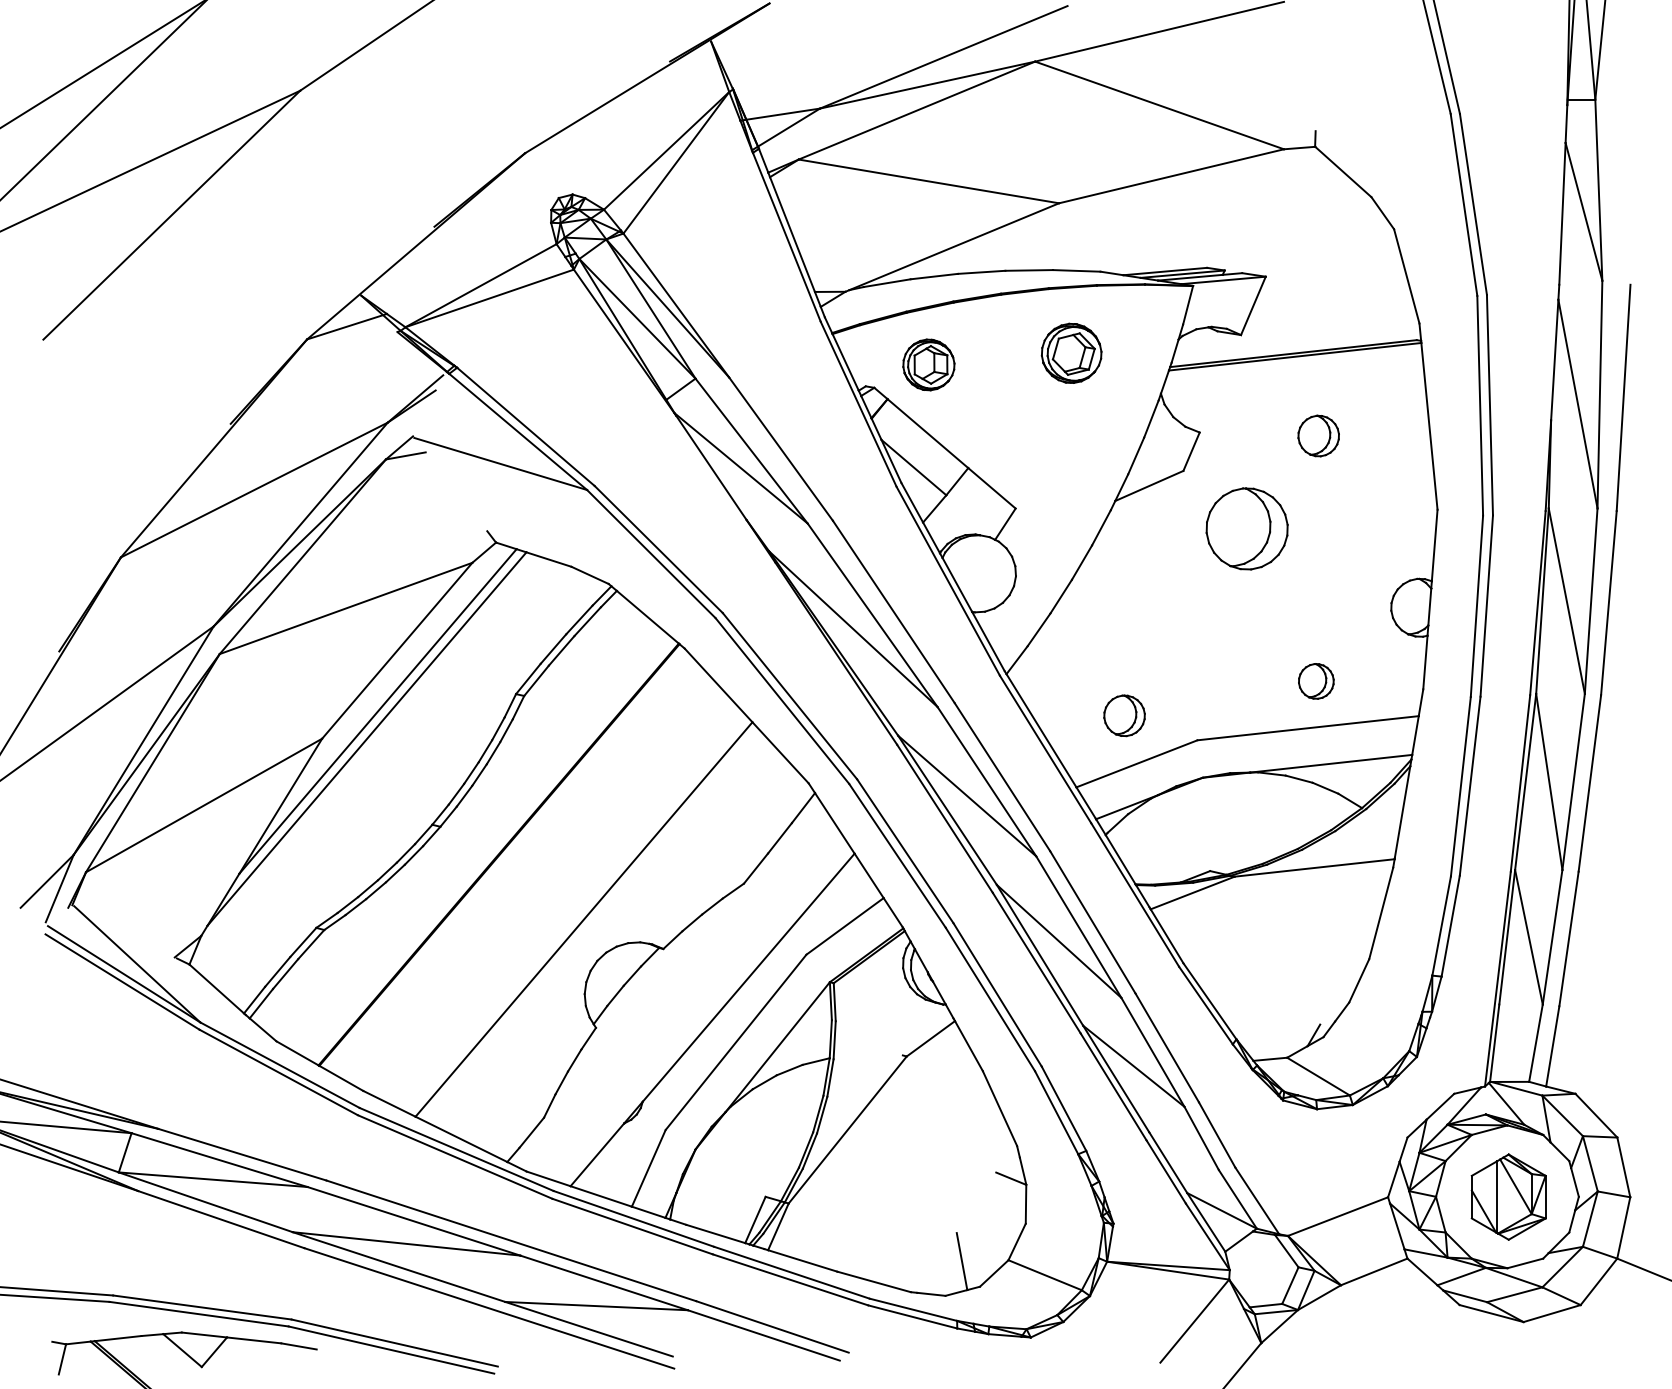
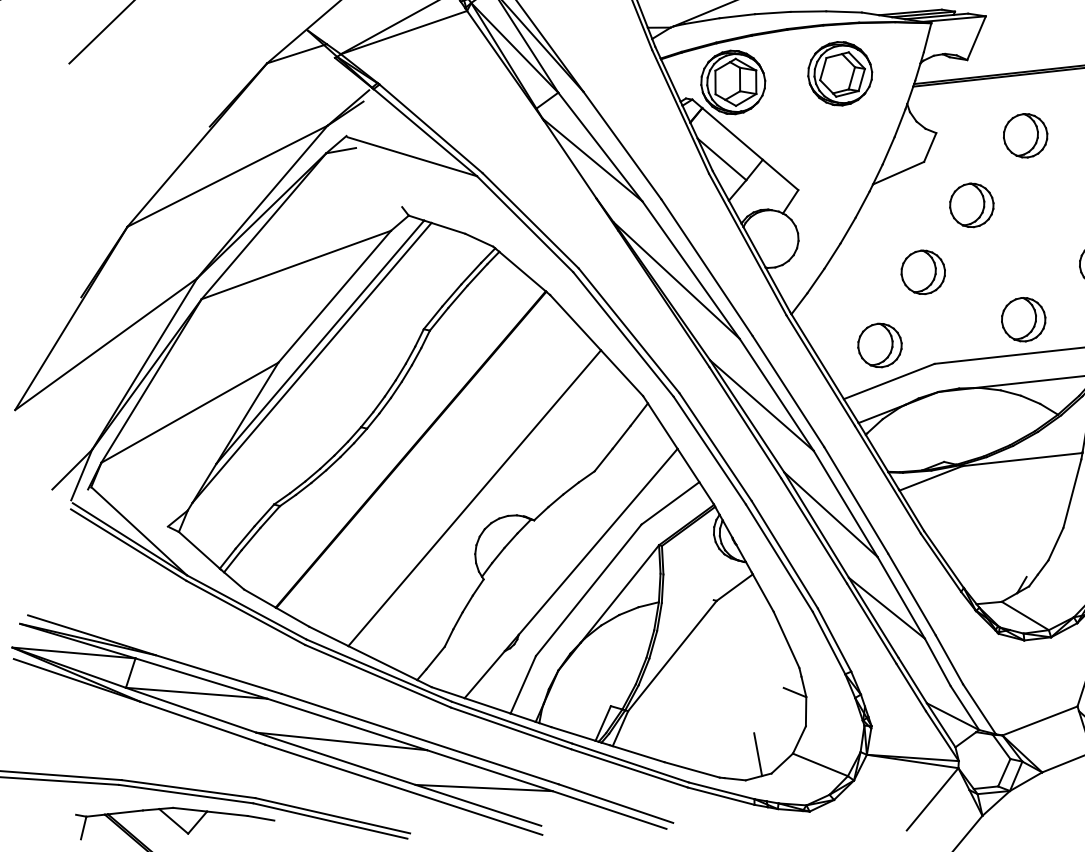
part: (1071, 353) -> (840, 73), size x1.43
part: (928, 364) -> (732, 82), size x1.67
part: (1318, 435) -> (1025, 135), size x1.43
part: (1246, 528) -> (971, 205), size x0.71
part: (1182, 618) -> (923, 272), added
part: (1316, 681) -> (1023, 319), size x1.67
part: (1124, 715) -> (879, 345), size x1.43

